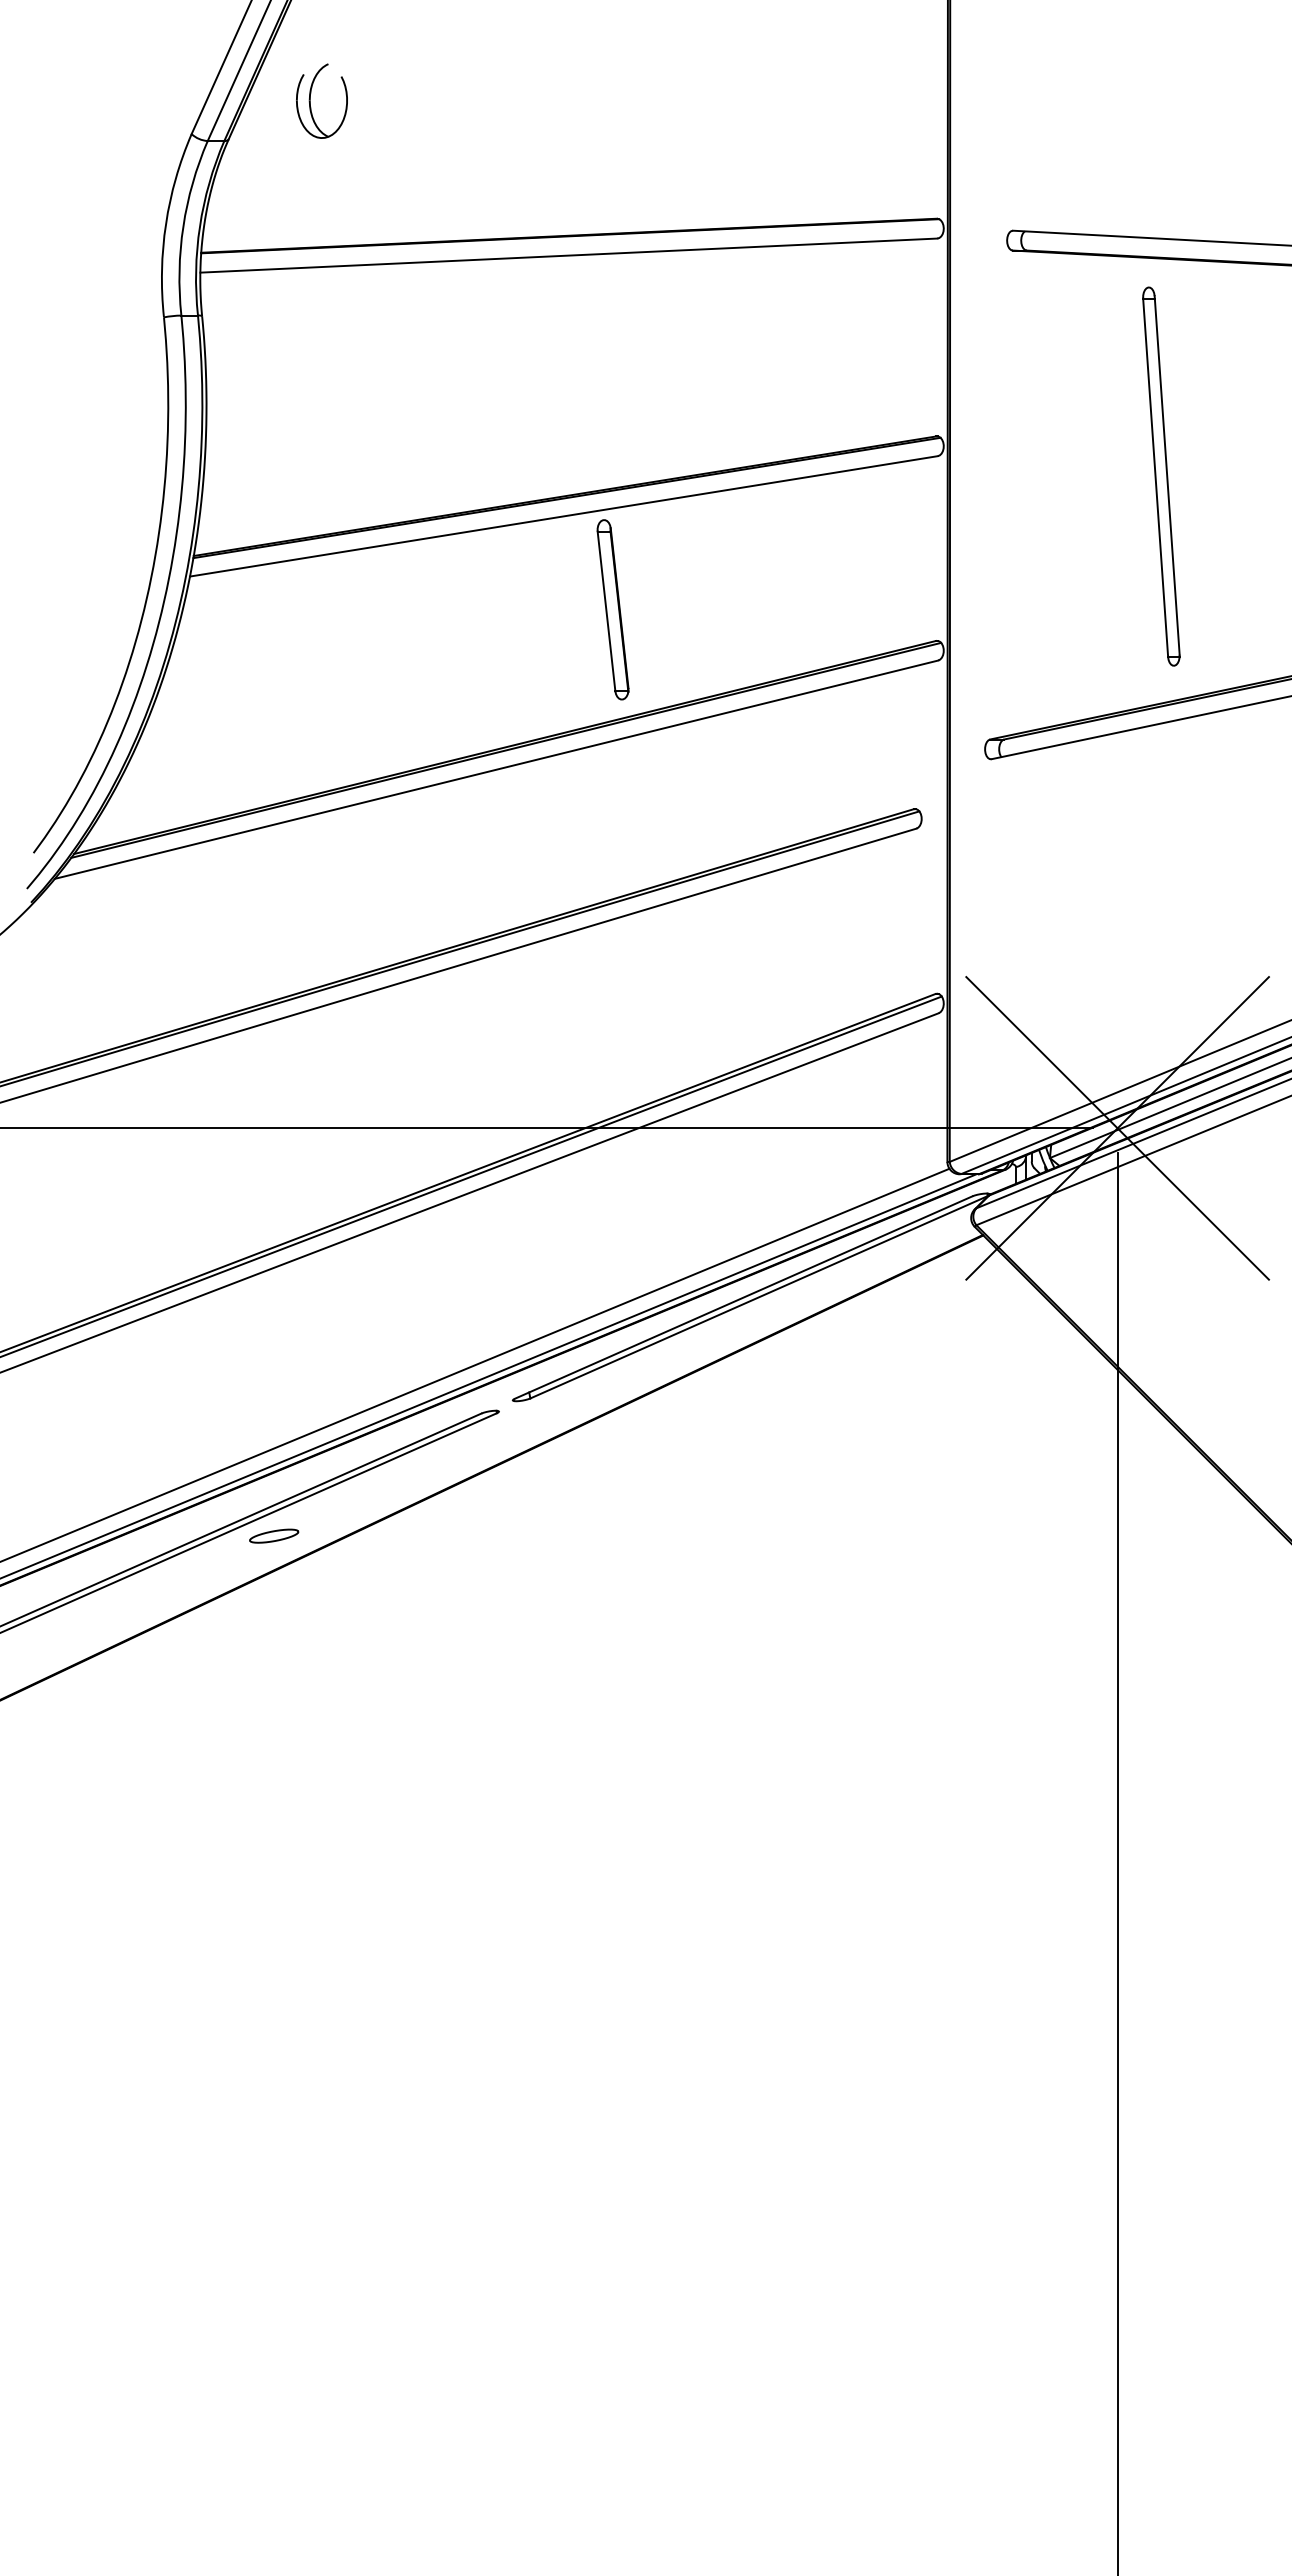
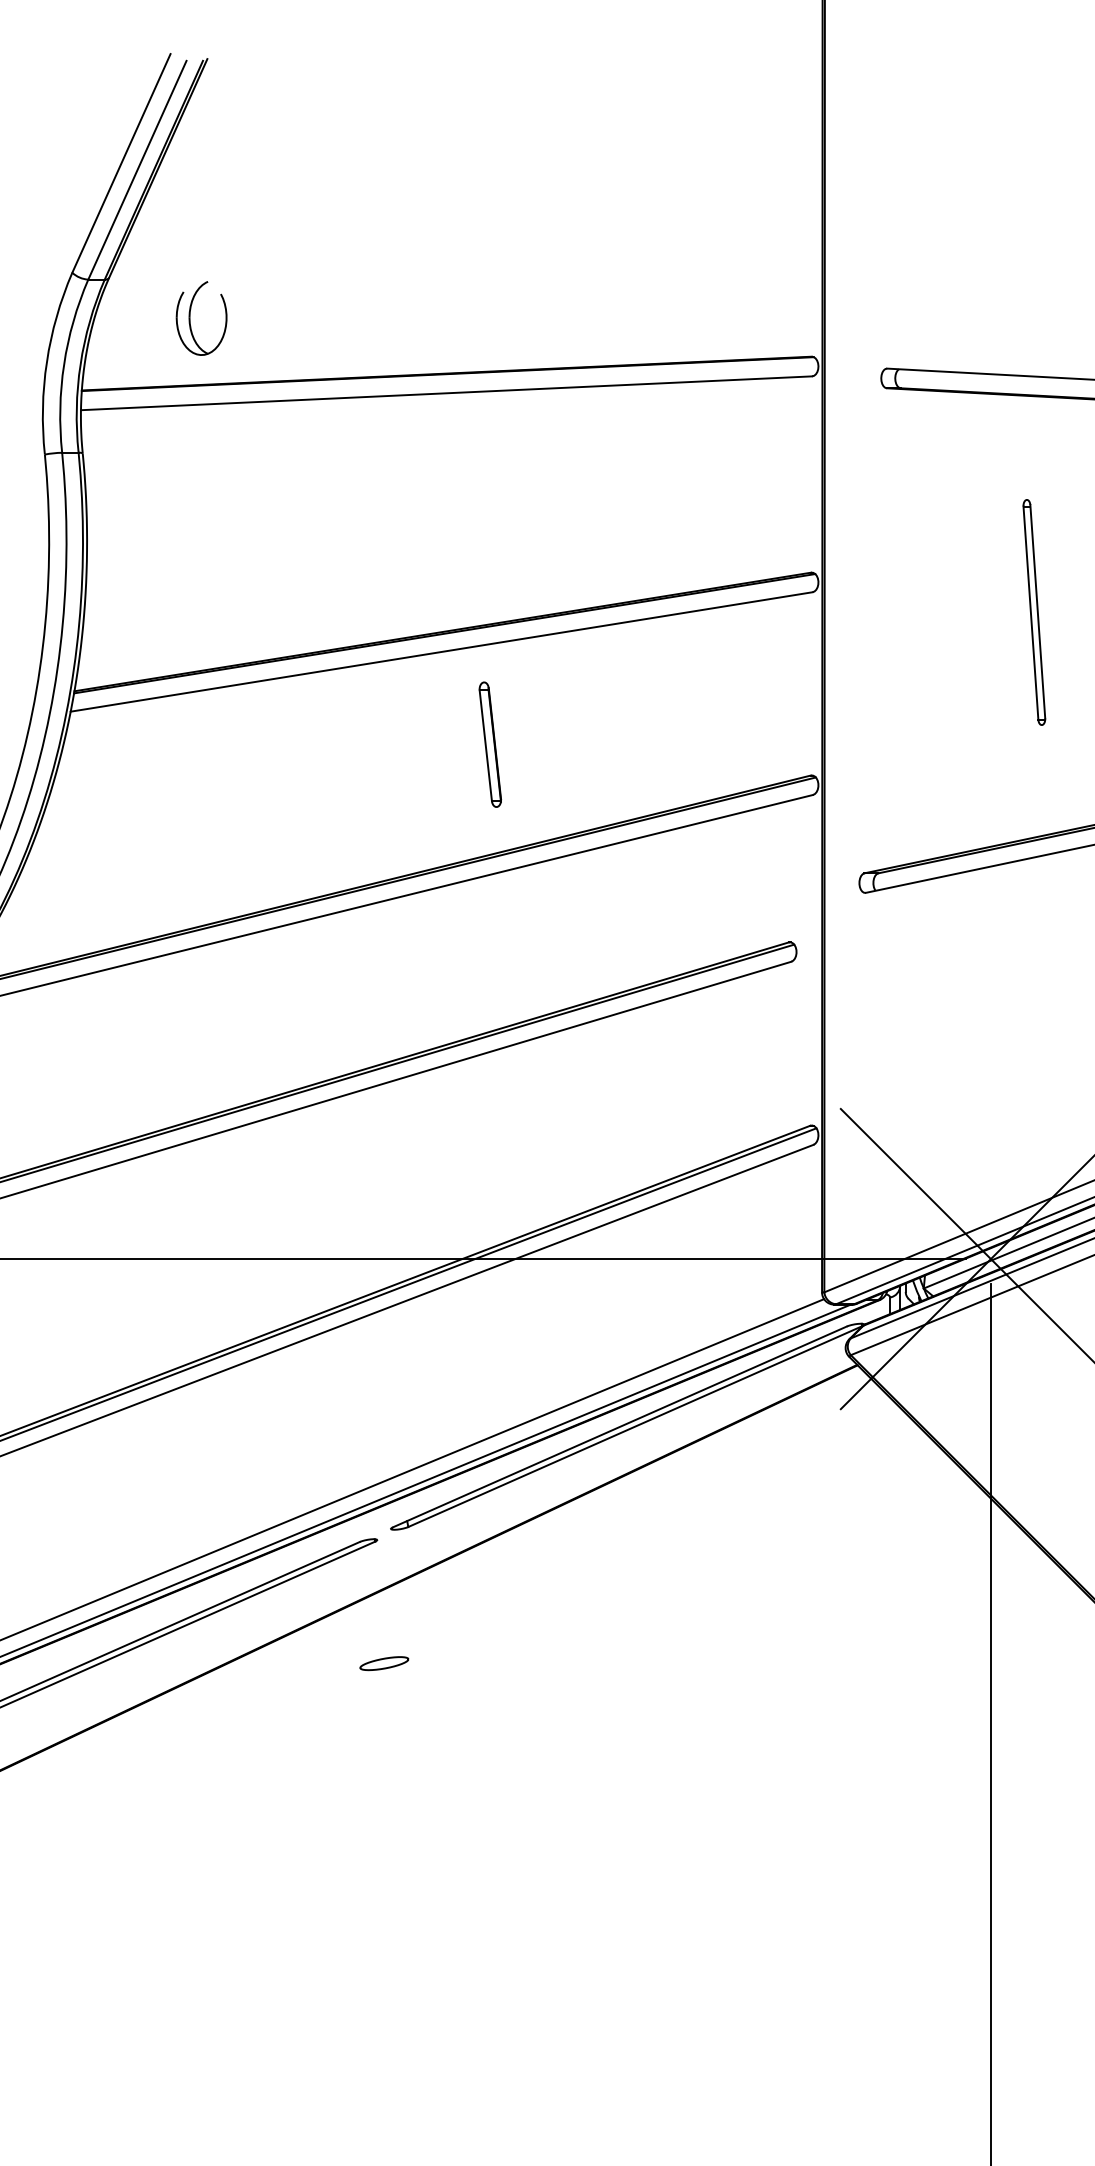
part: (310, 100) -> (190, 317), moved
part: (1161, 476) -> (1034, 612), size x0.6
part: (612, 609) -> (489, 744), size x0.7
part: (274, 1535) -> (384, 1662), moved

